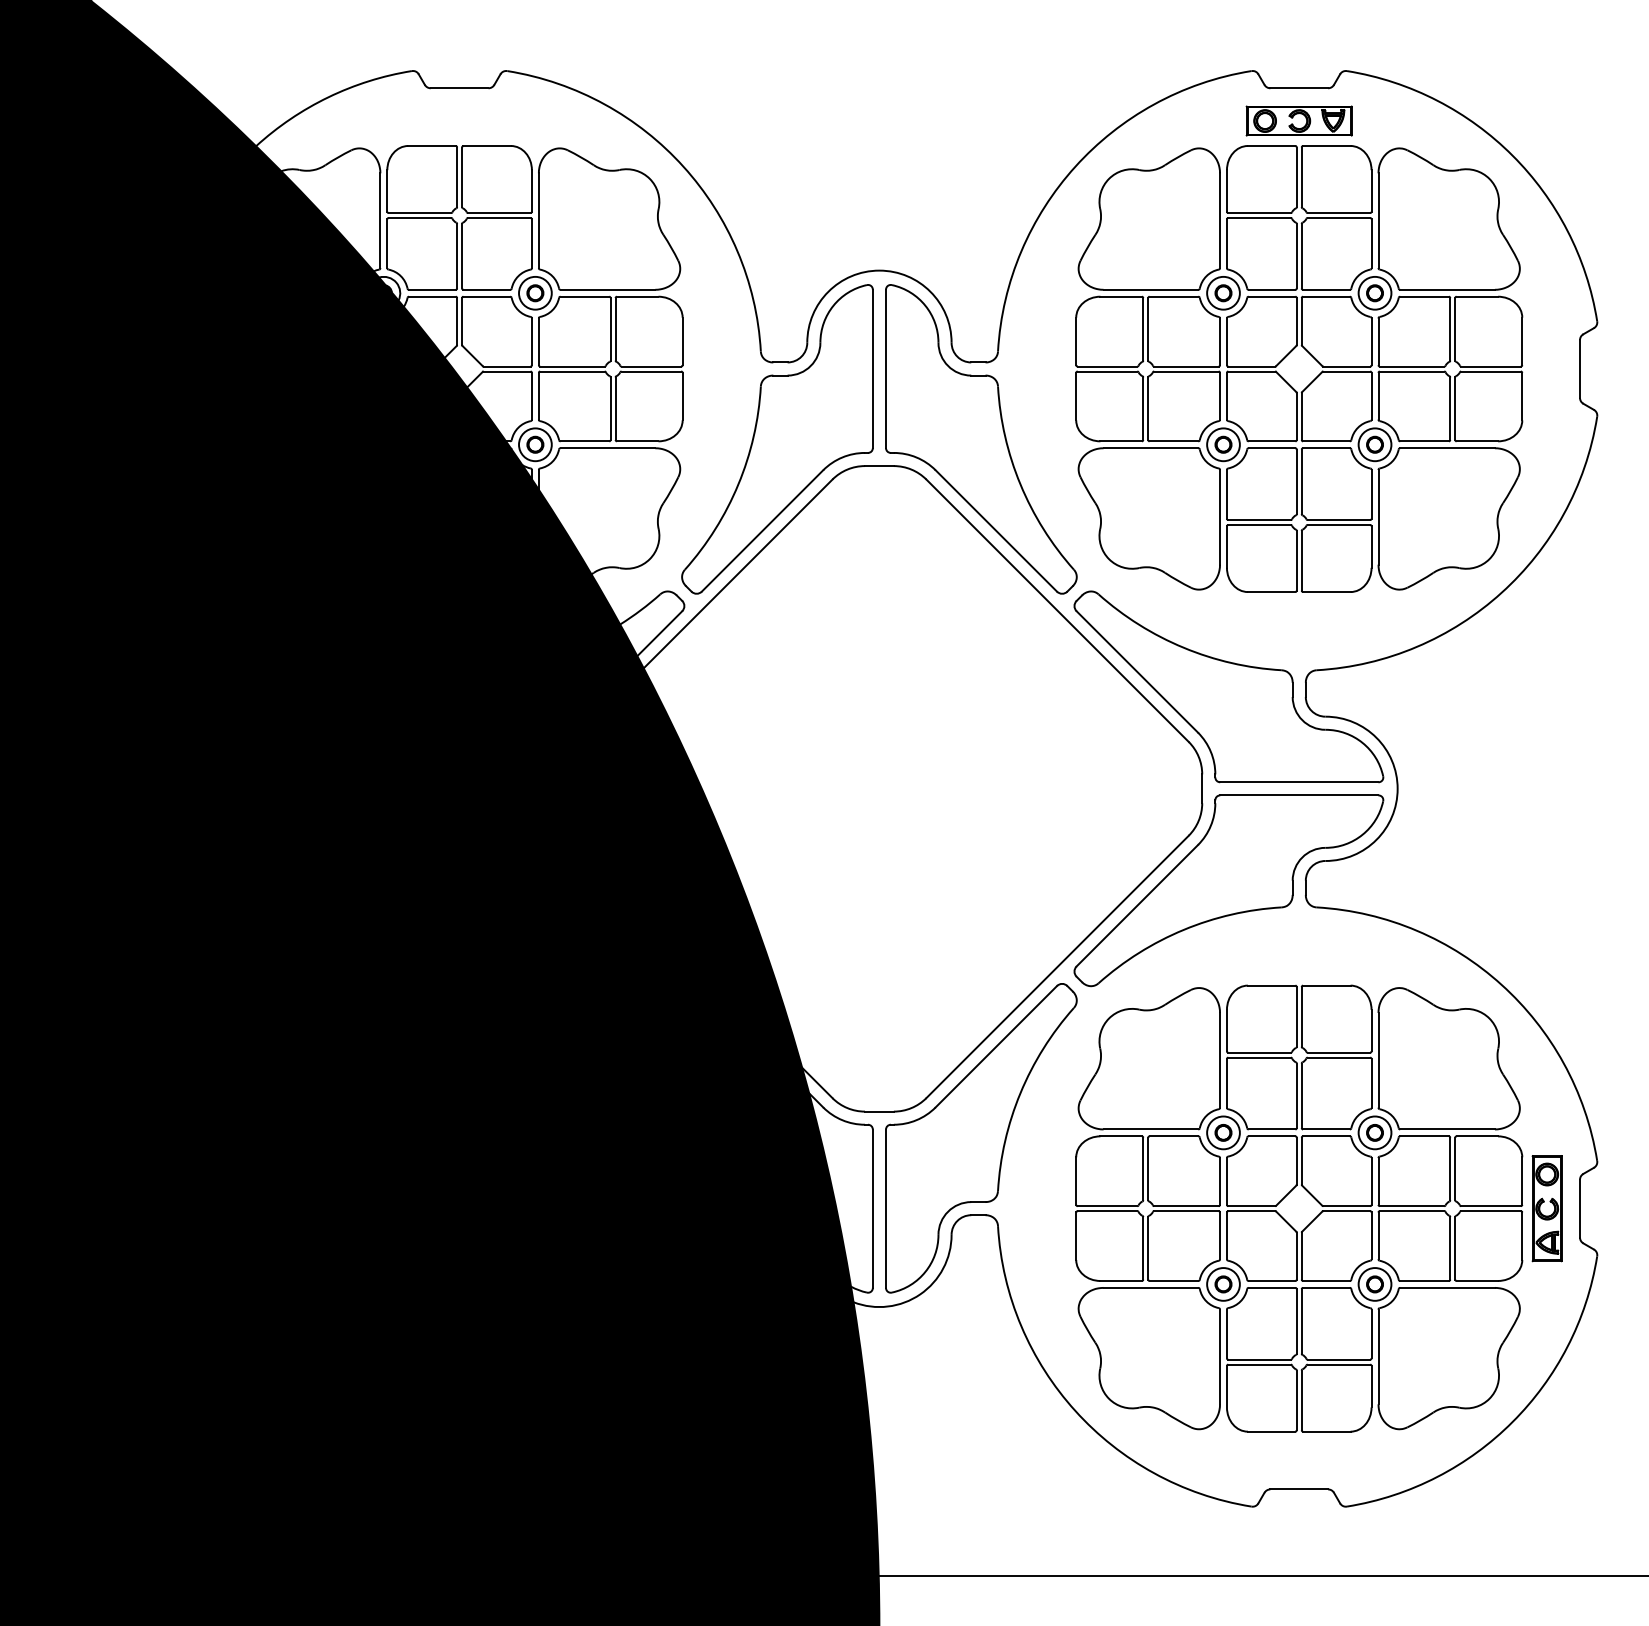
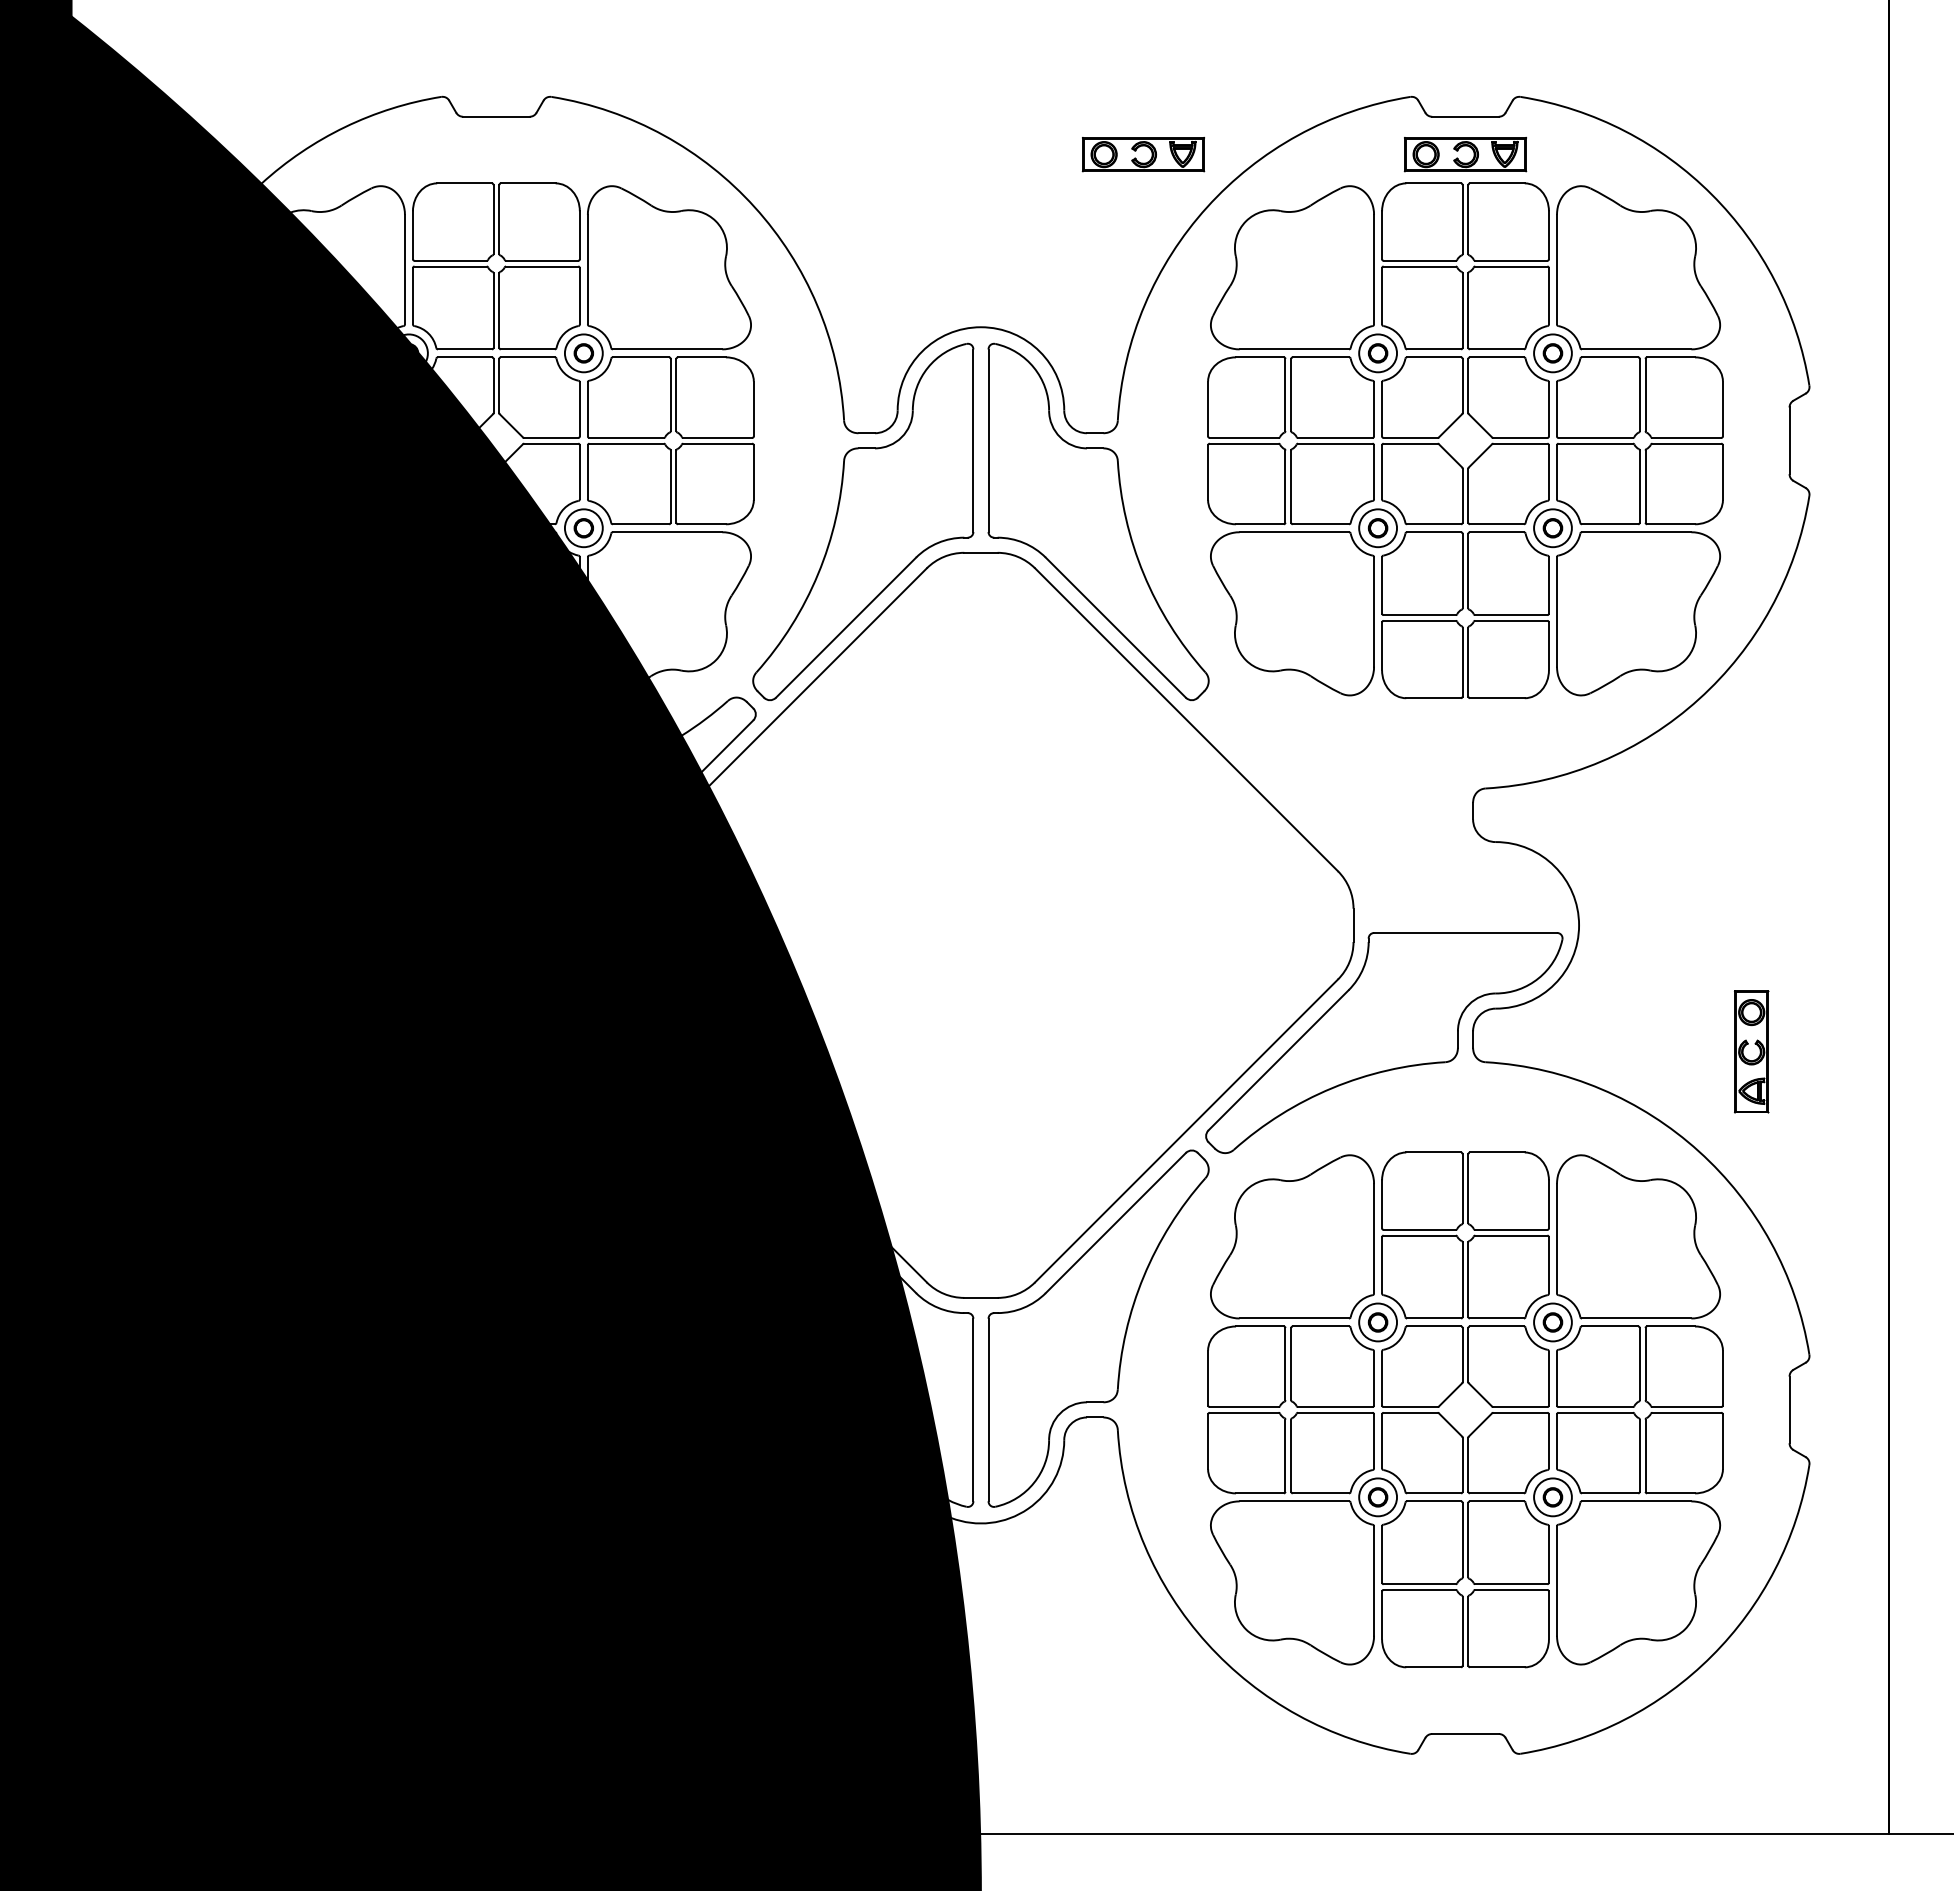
part: (1020, 120) -> (1143, 154), added
part: (1229, 686) -> (1384, 807), removed
part: (1547, 1208) -> (1751, 1051), moved

